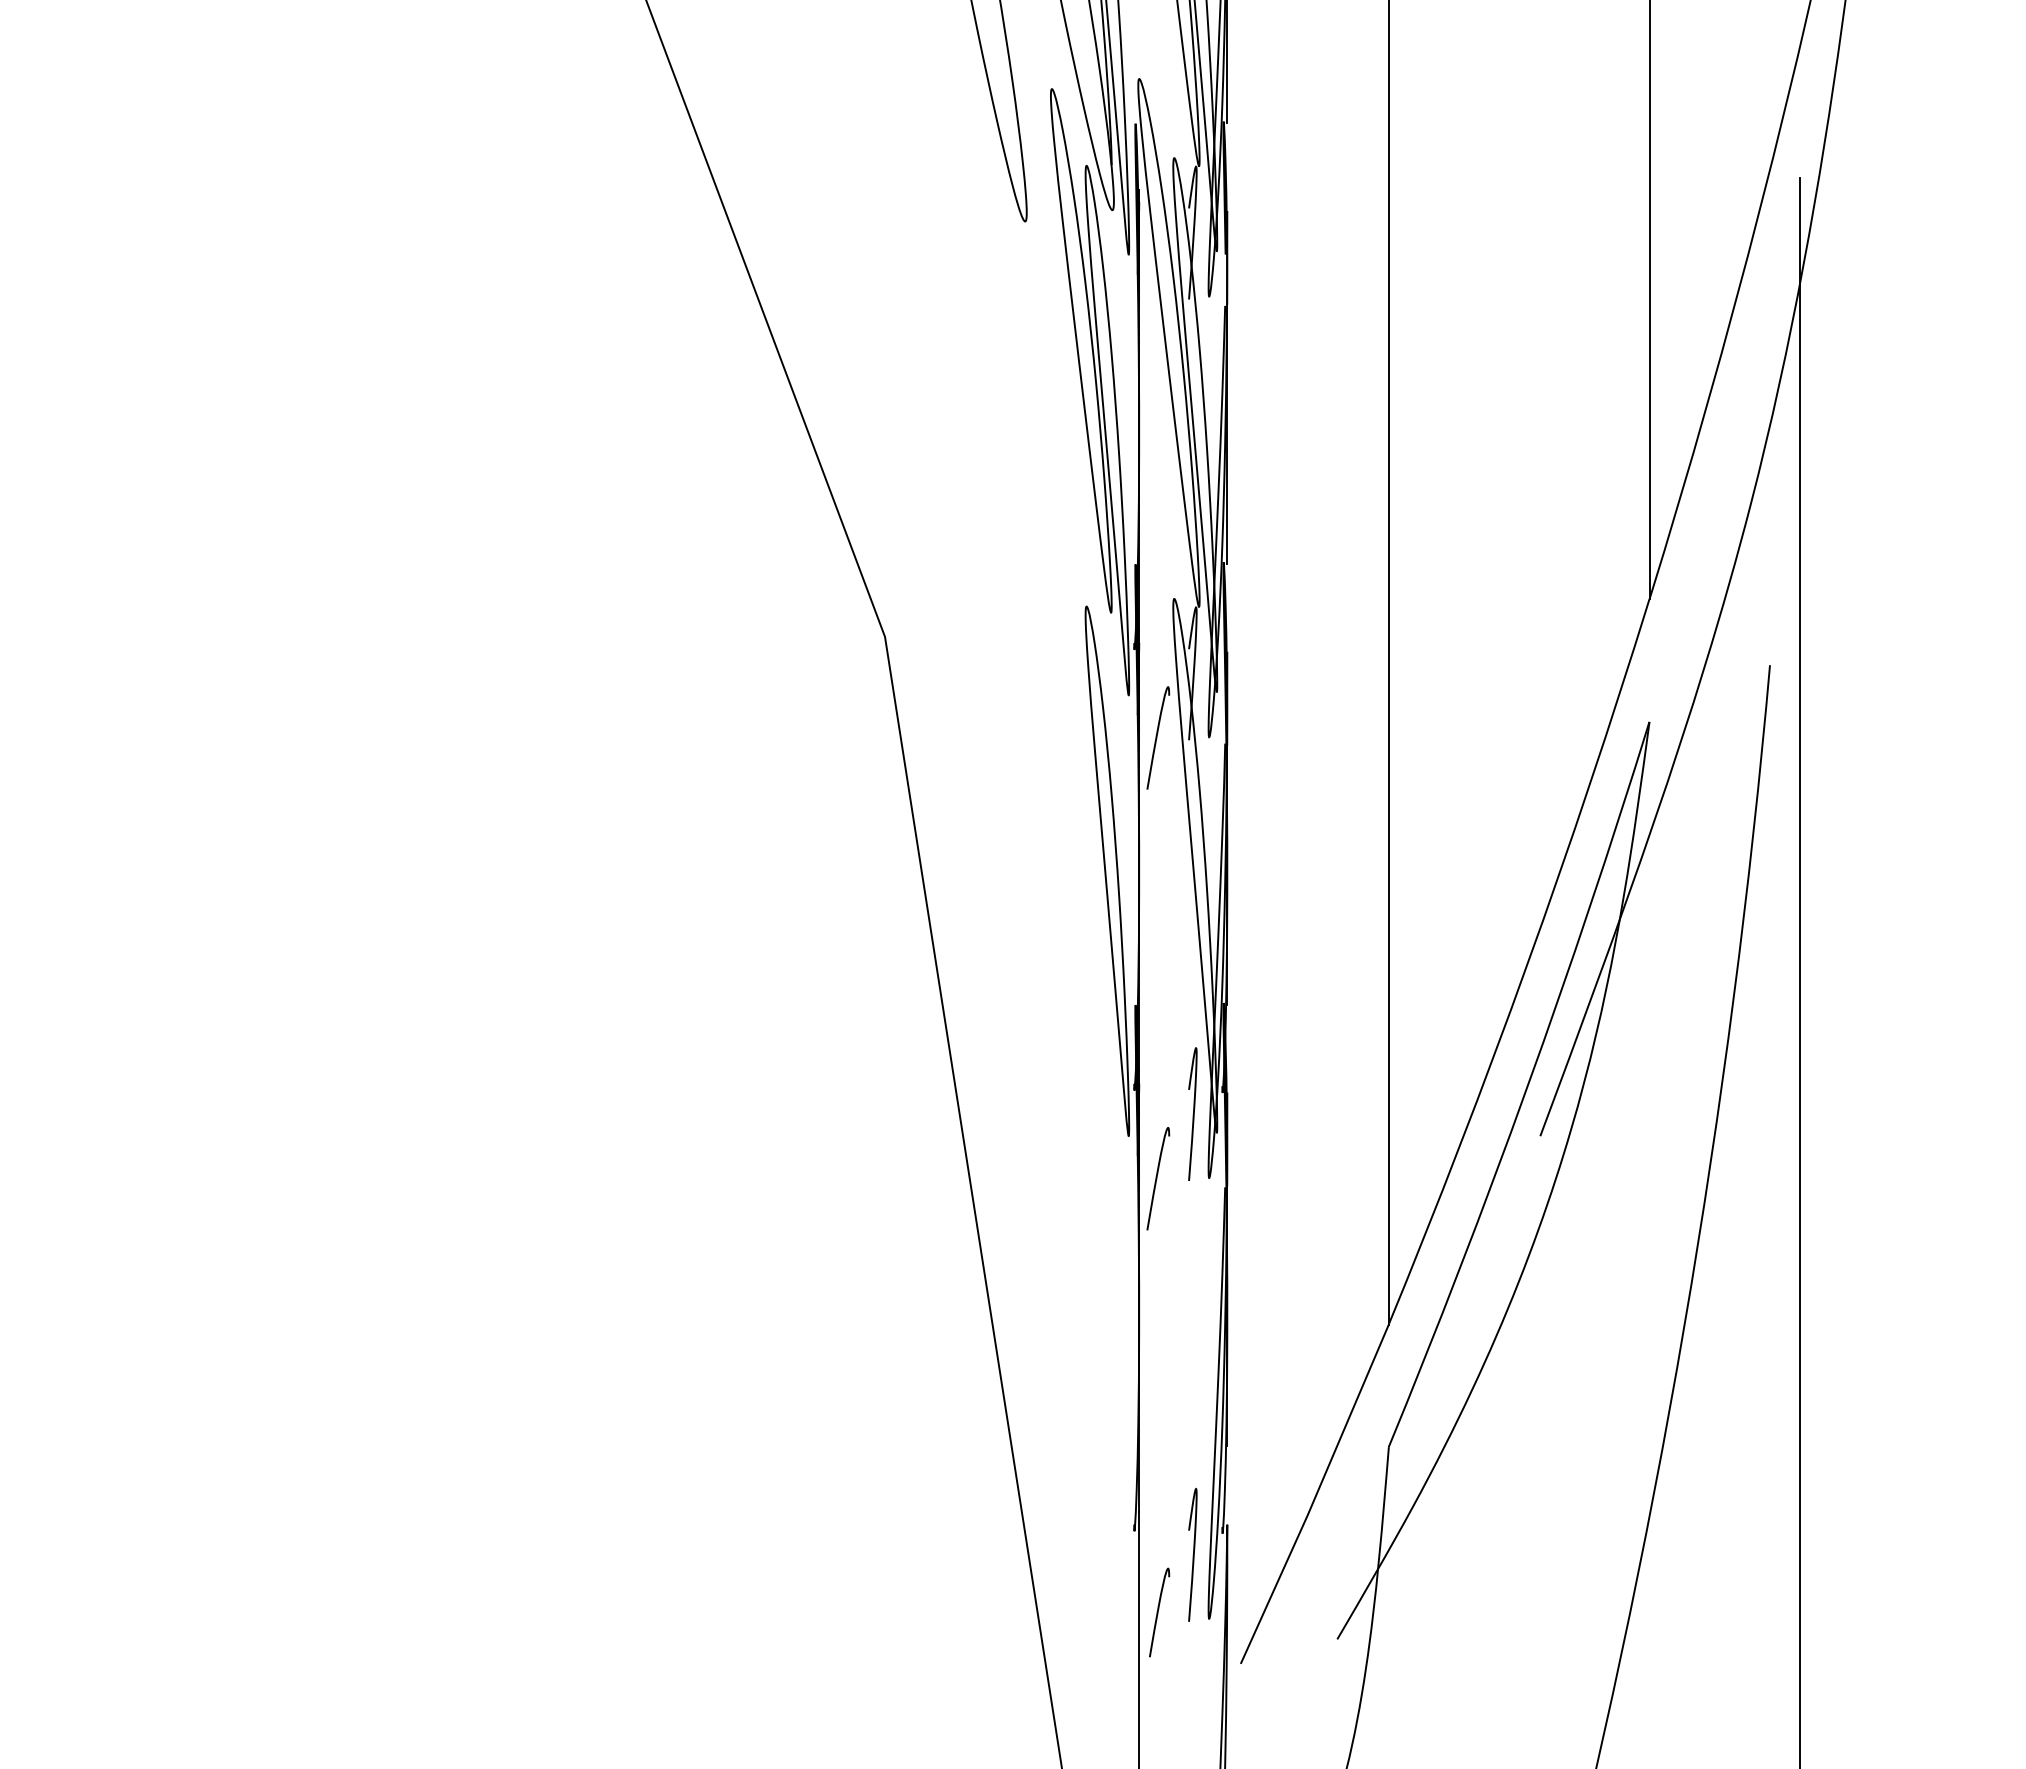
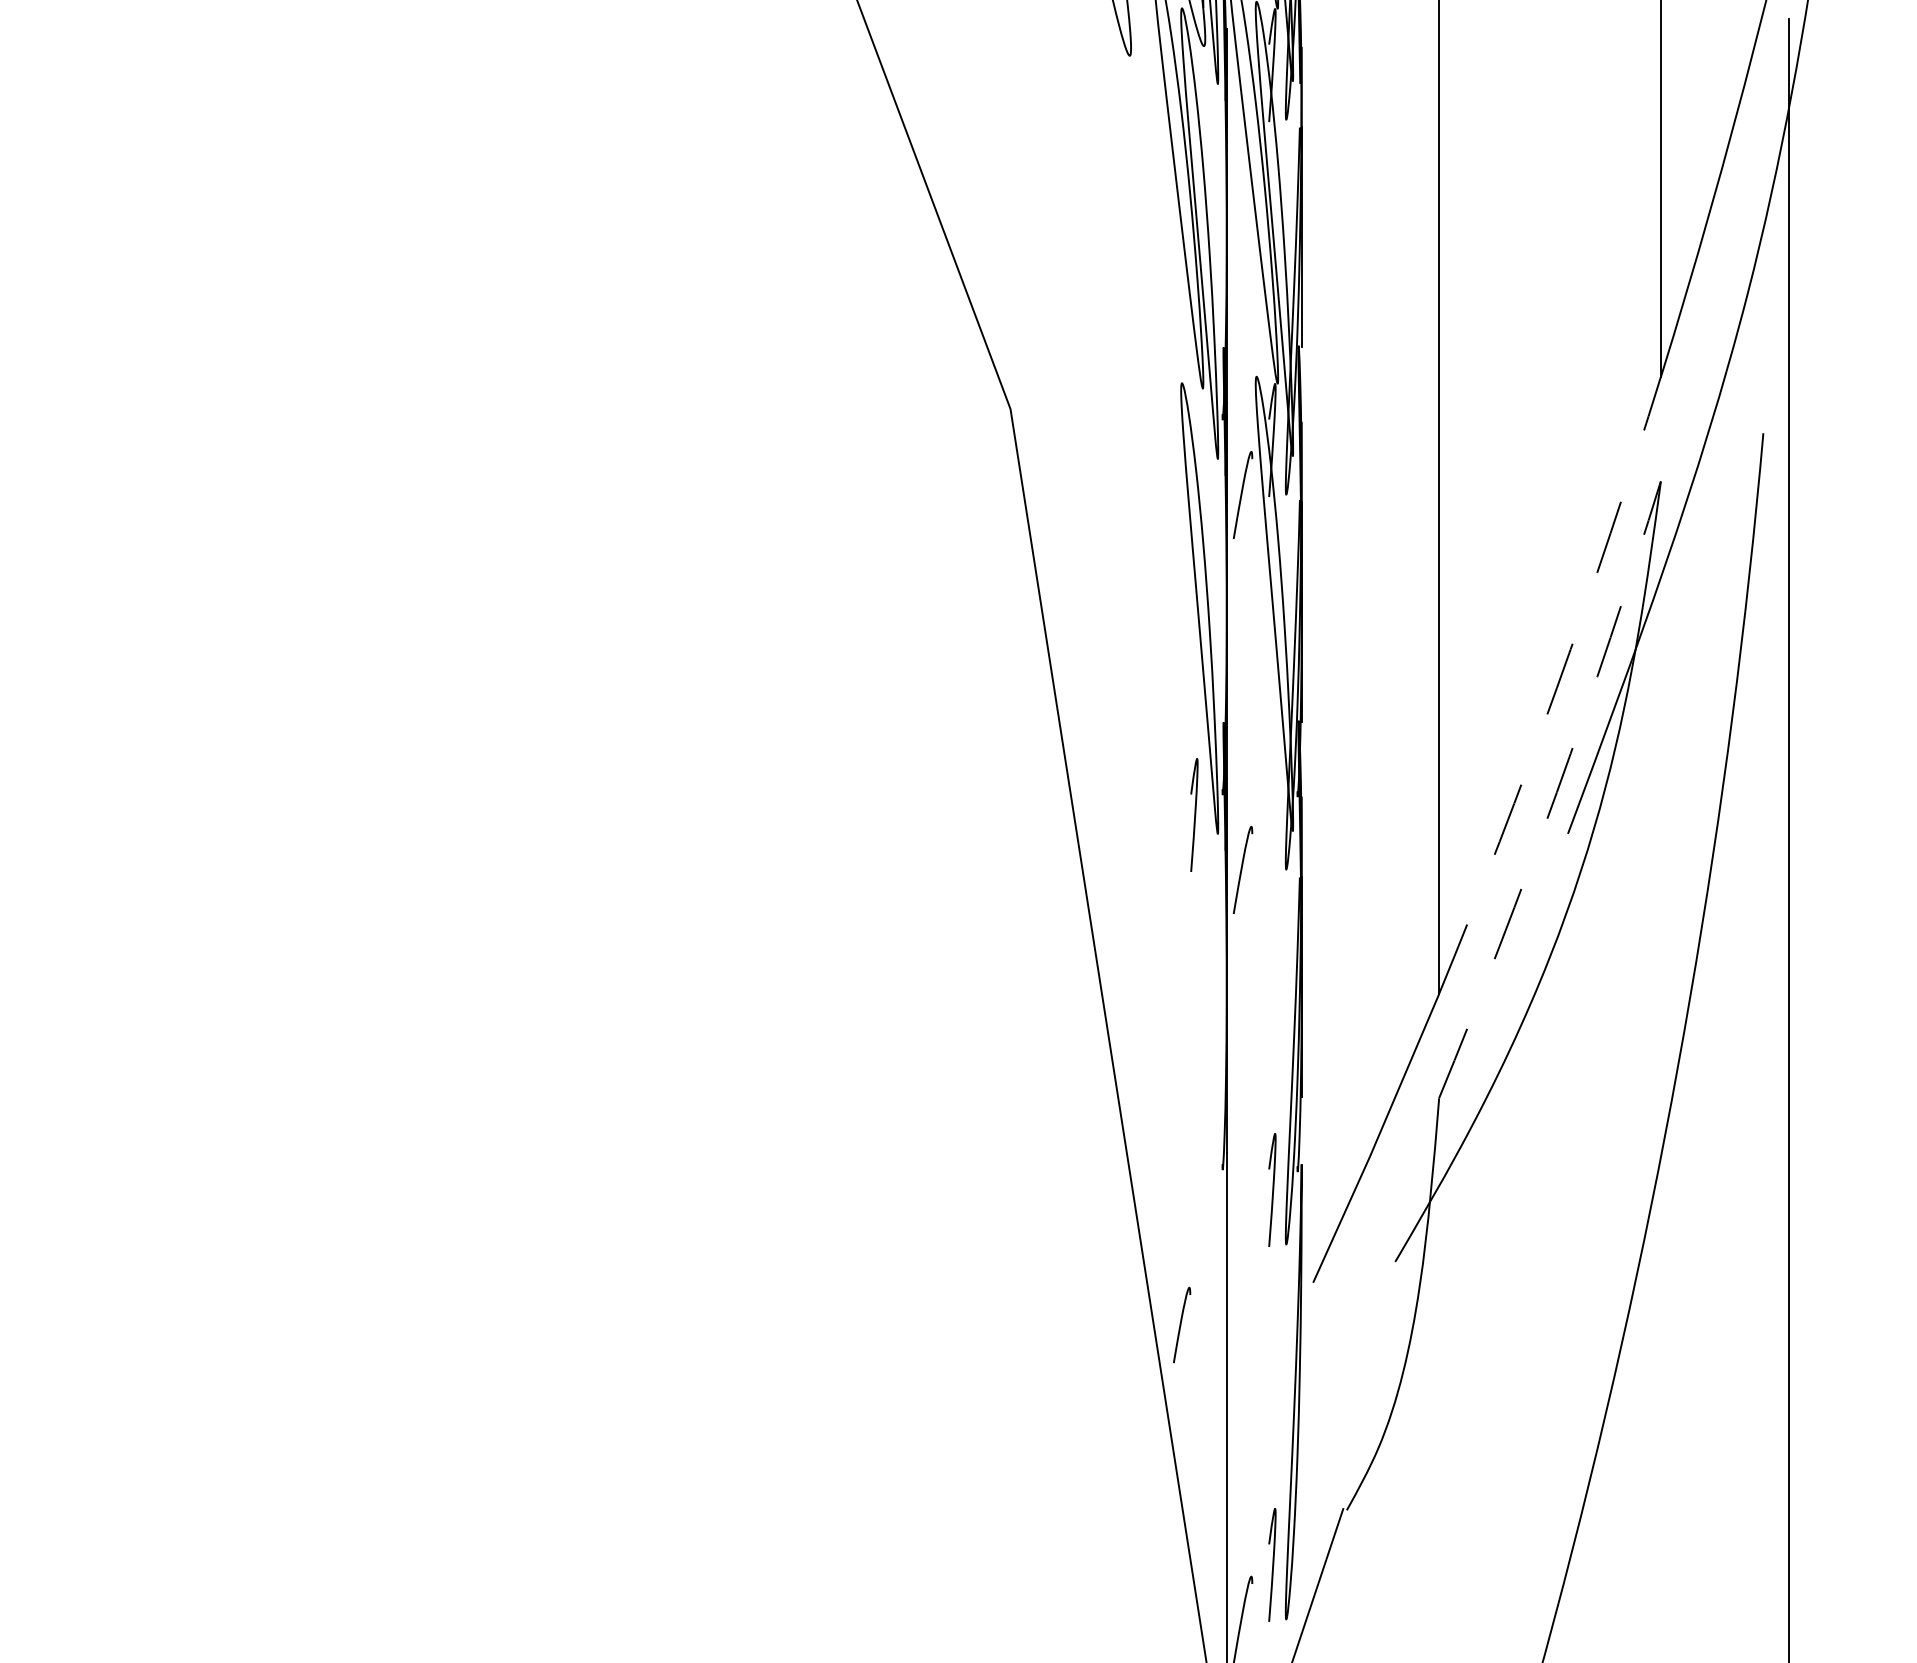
arc: (1526, 965) -> (1556, 688), solid -> dashed
arc: (1526, 1087) -> (1556, 792), solid -> dashed
curve: (1192, 1113) -> (1194, 814), moved
curve: (1158, 1611) -> (1181, 1324), moved

